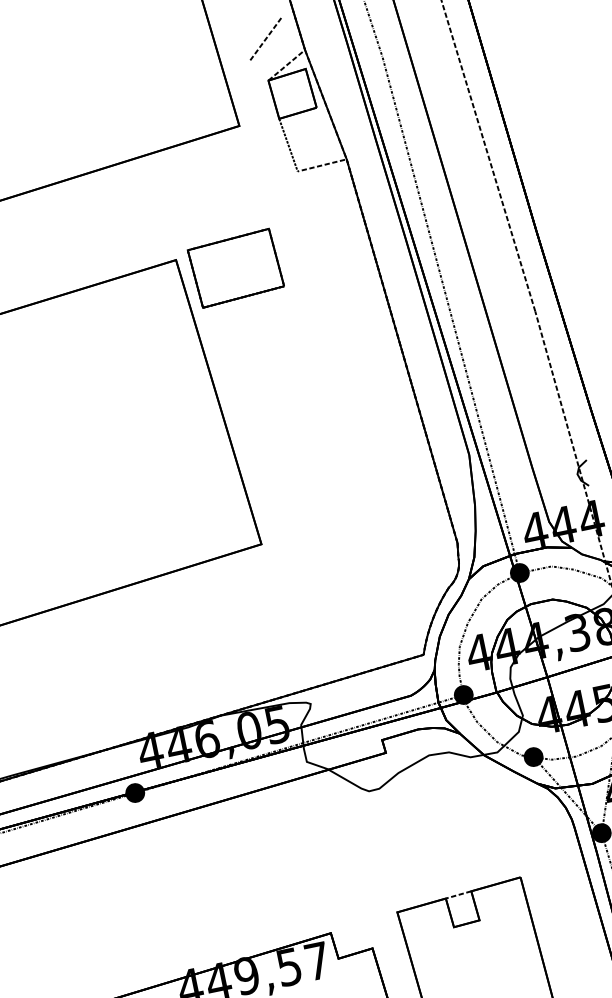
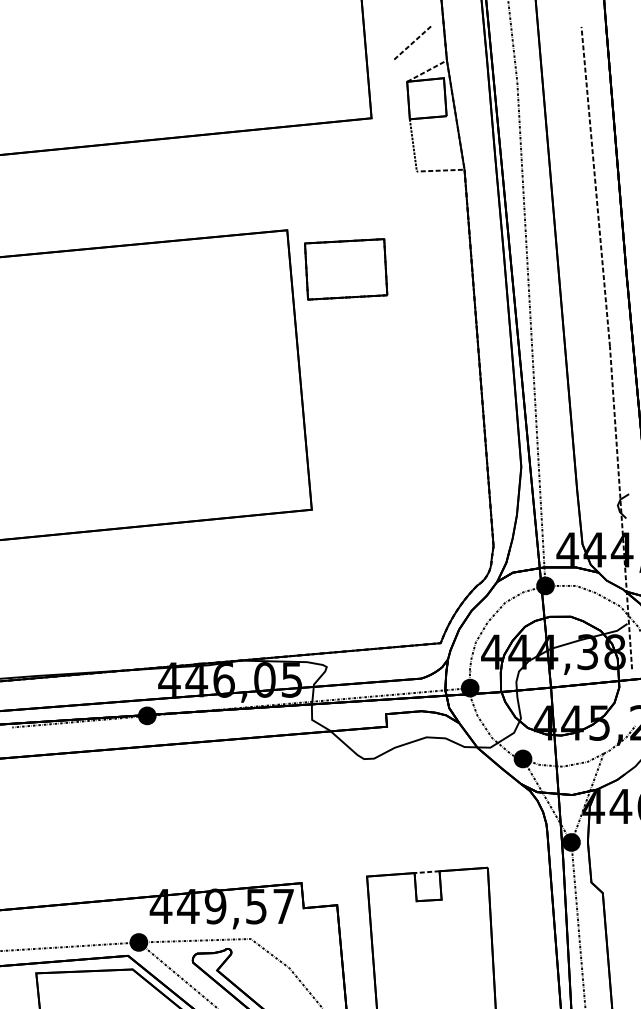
part: (236, 268) -> (346, 269), moved

